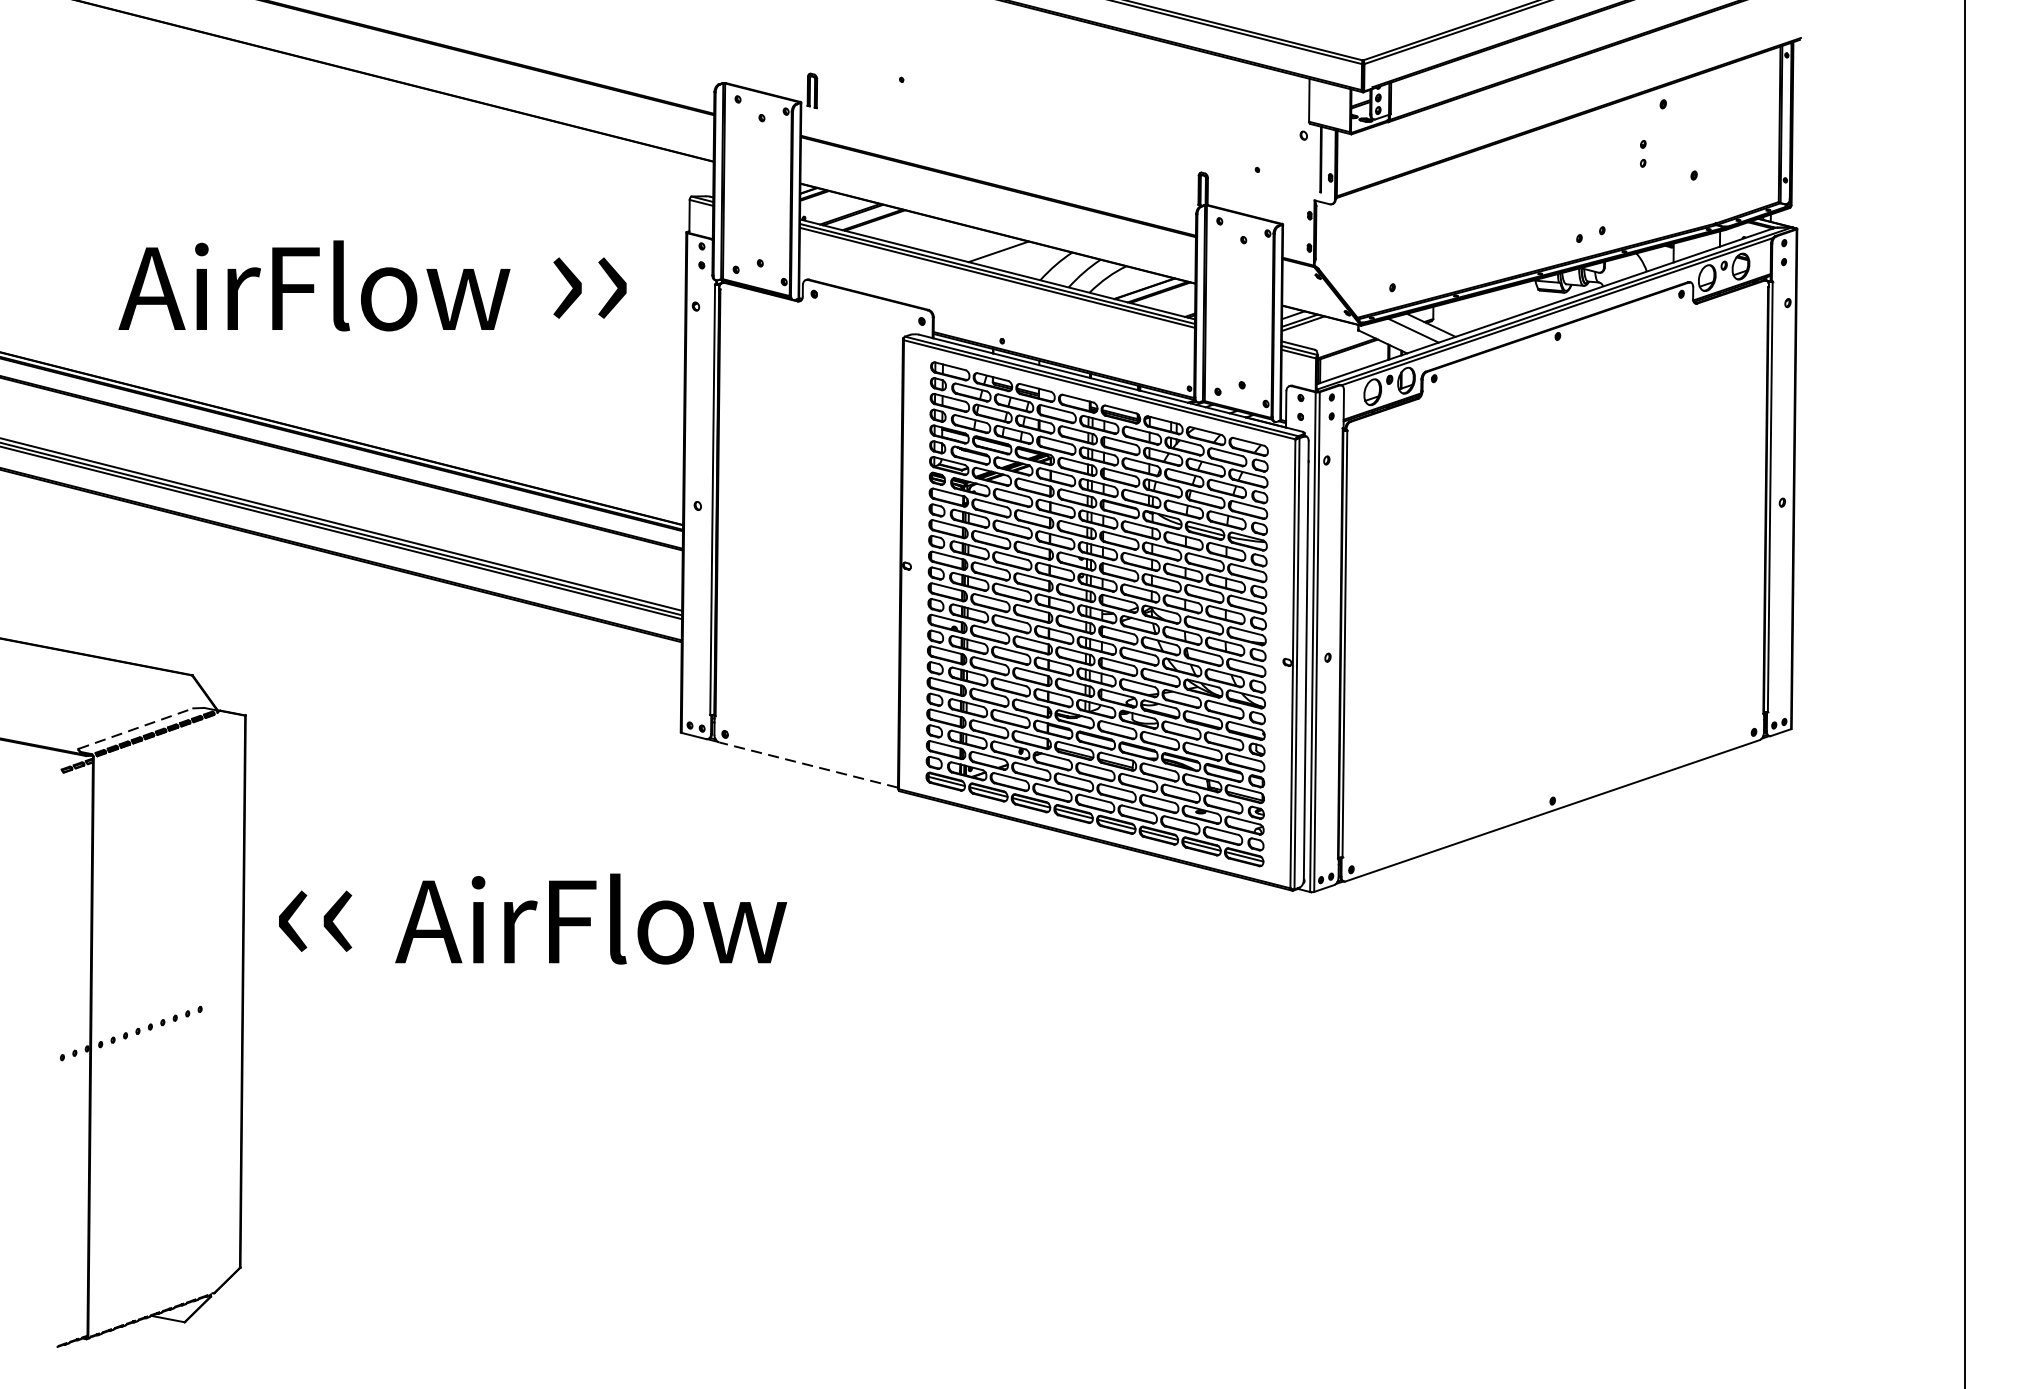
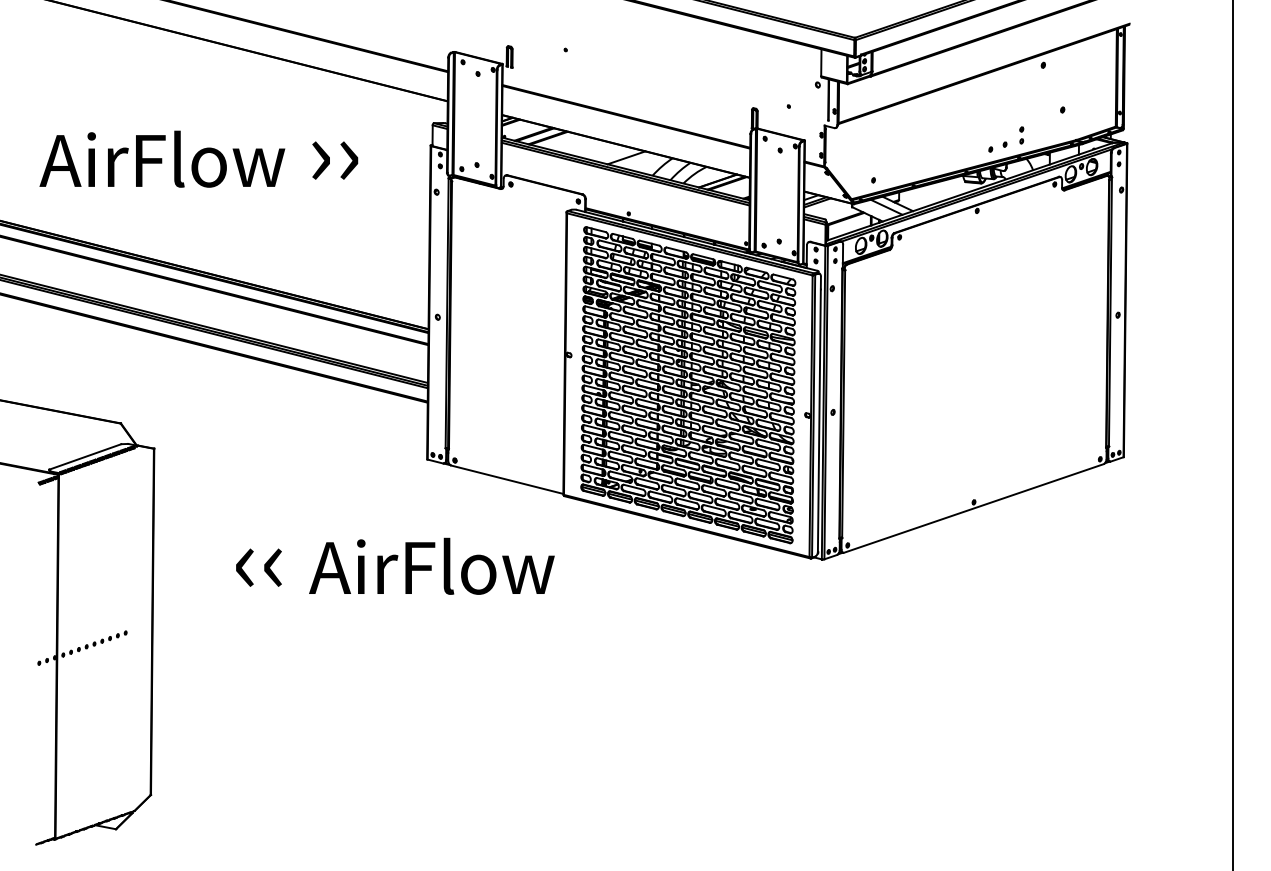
part: (1642, 153) -> (1021, 135), moved
text: (372, 284) -> (198, 158), moved
line: (136, 727) -> (85, 456), dashed -> solid
line: (808, 764) -> (507, 479), dashed -> solid
text: (533, 917) -> (395, 565), moved

